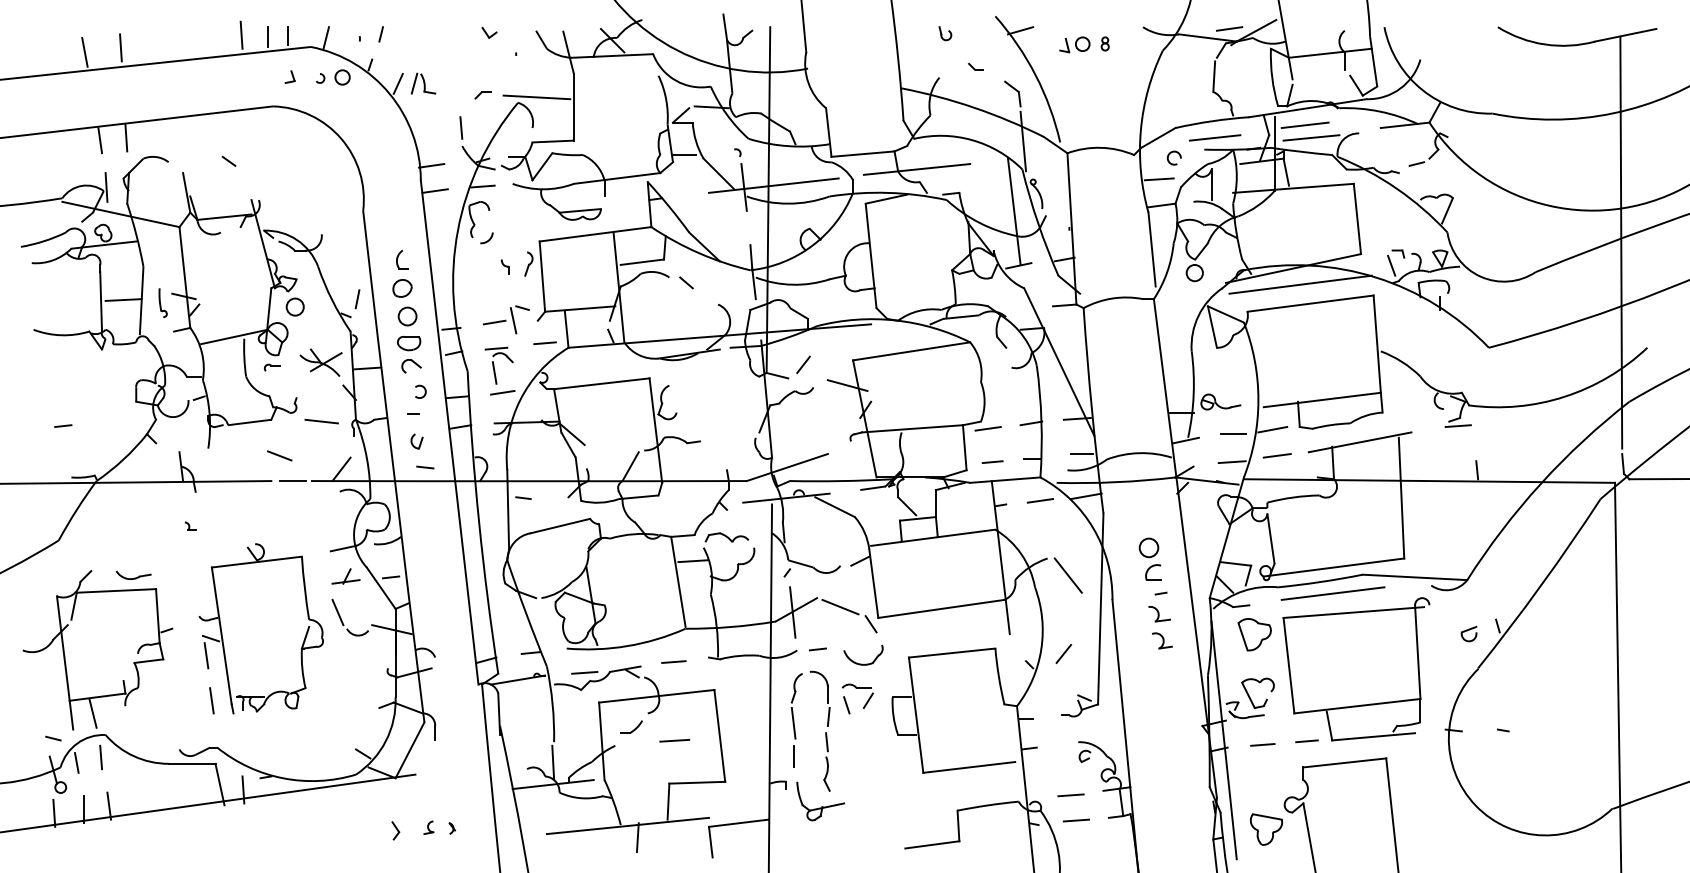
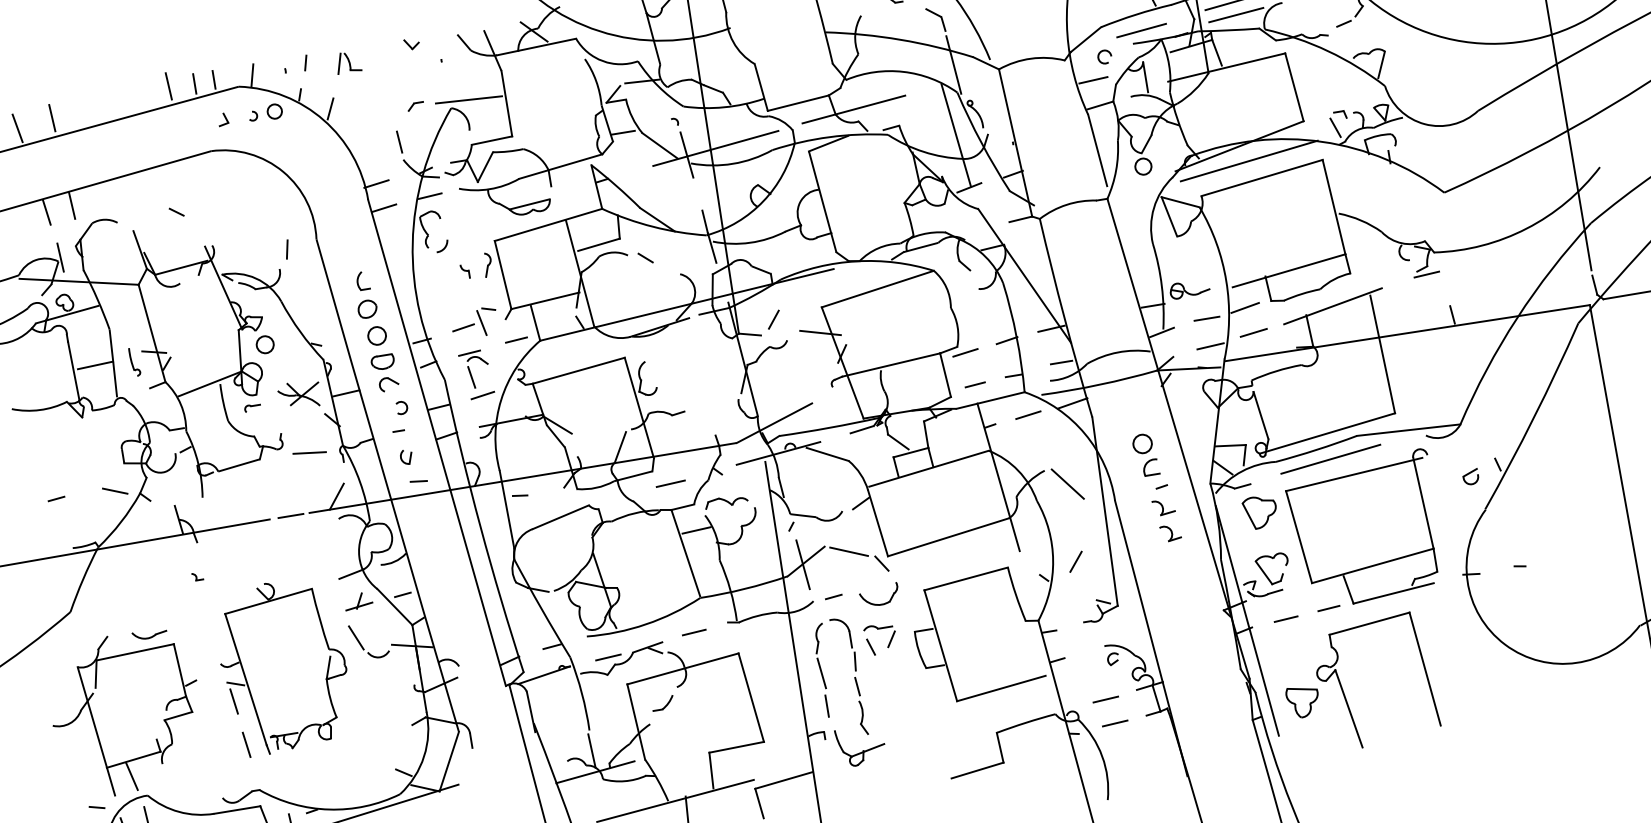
part: (423, 83) -> (348, 62), moved
line: (357, 299) -> (287, 249), moved
line: (279, 455) -> (114, 490), moved
line: (674, 740) -> (670, 483), moved

